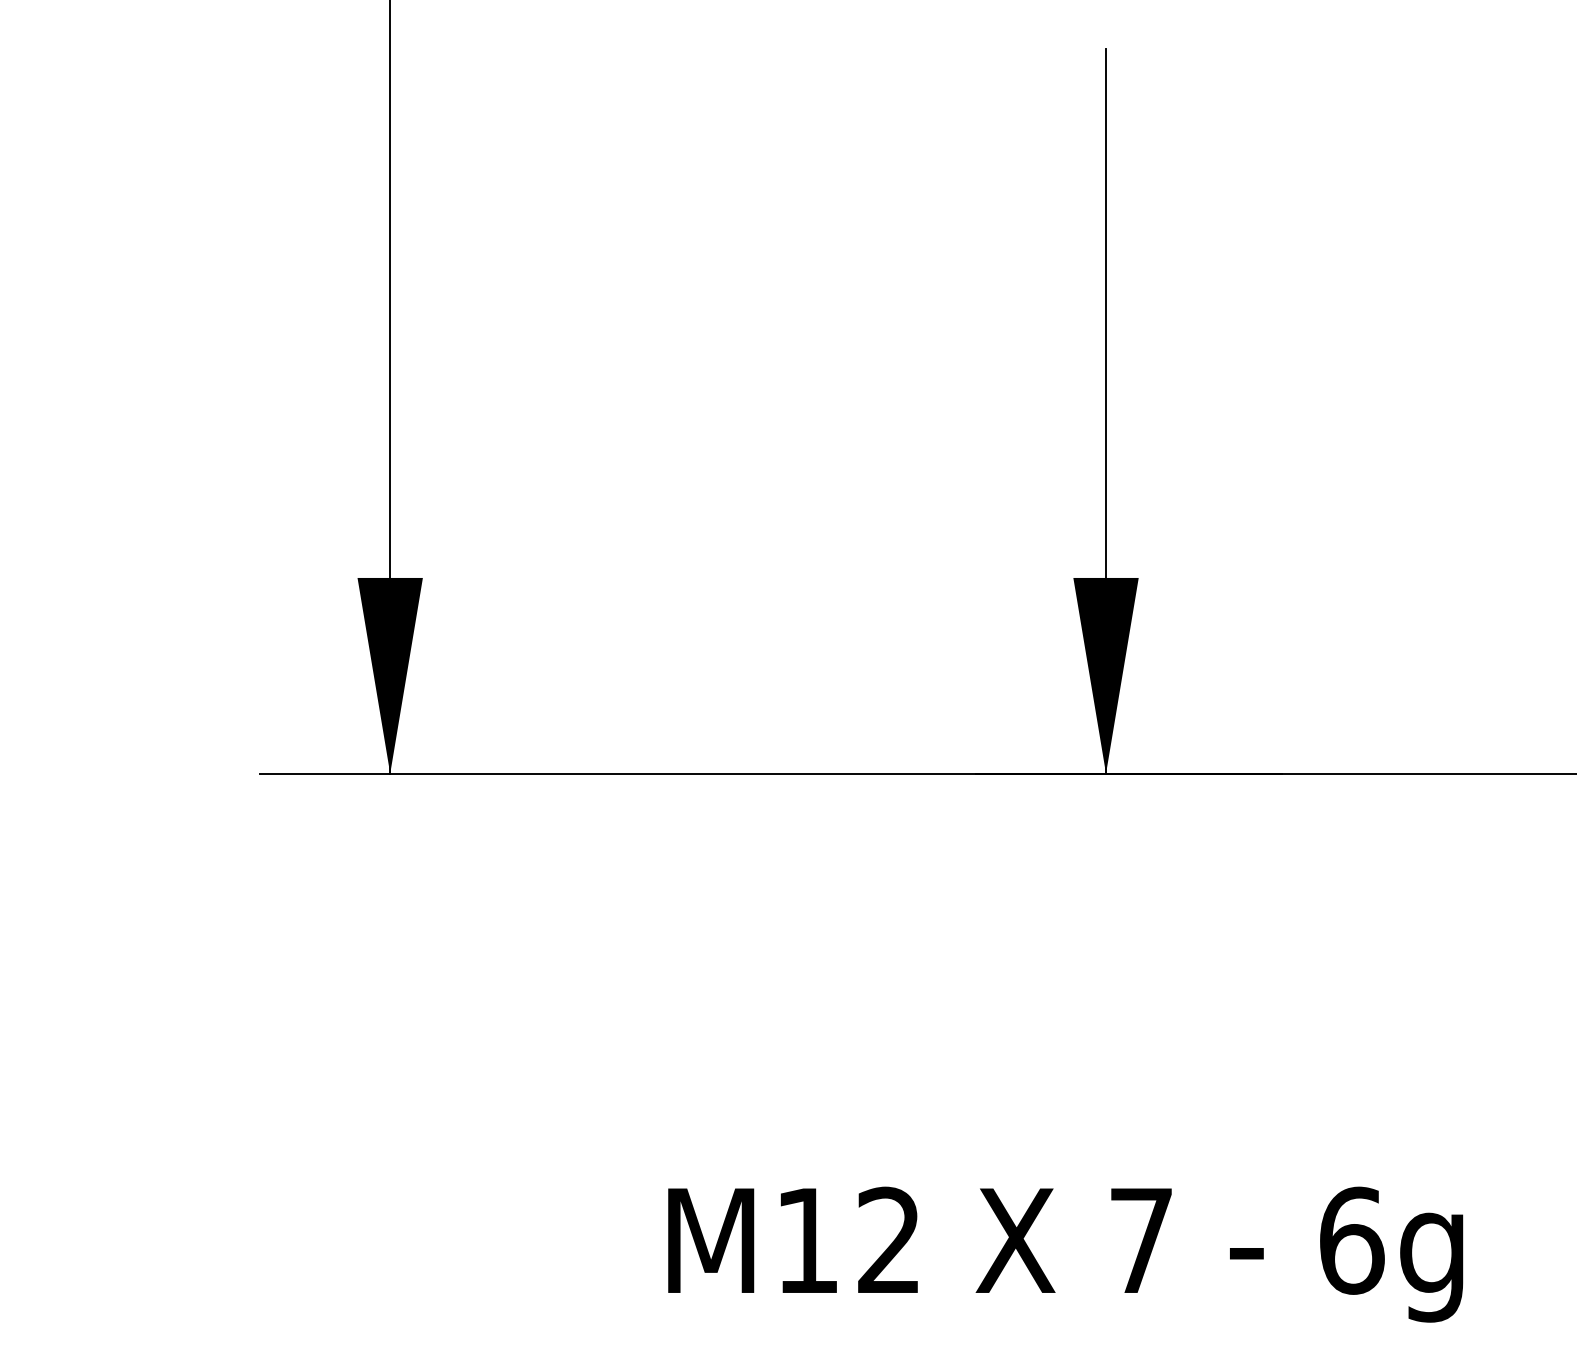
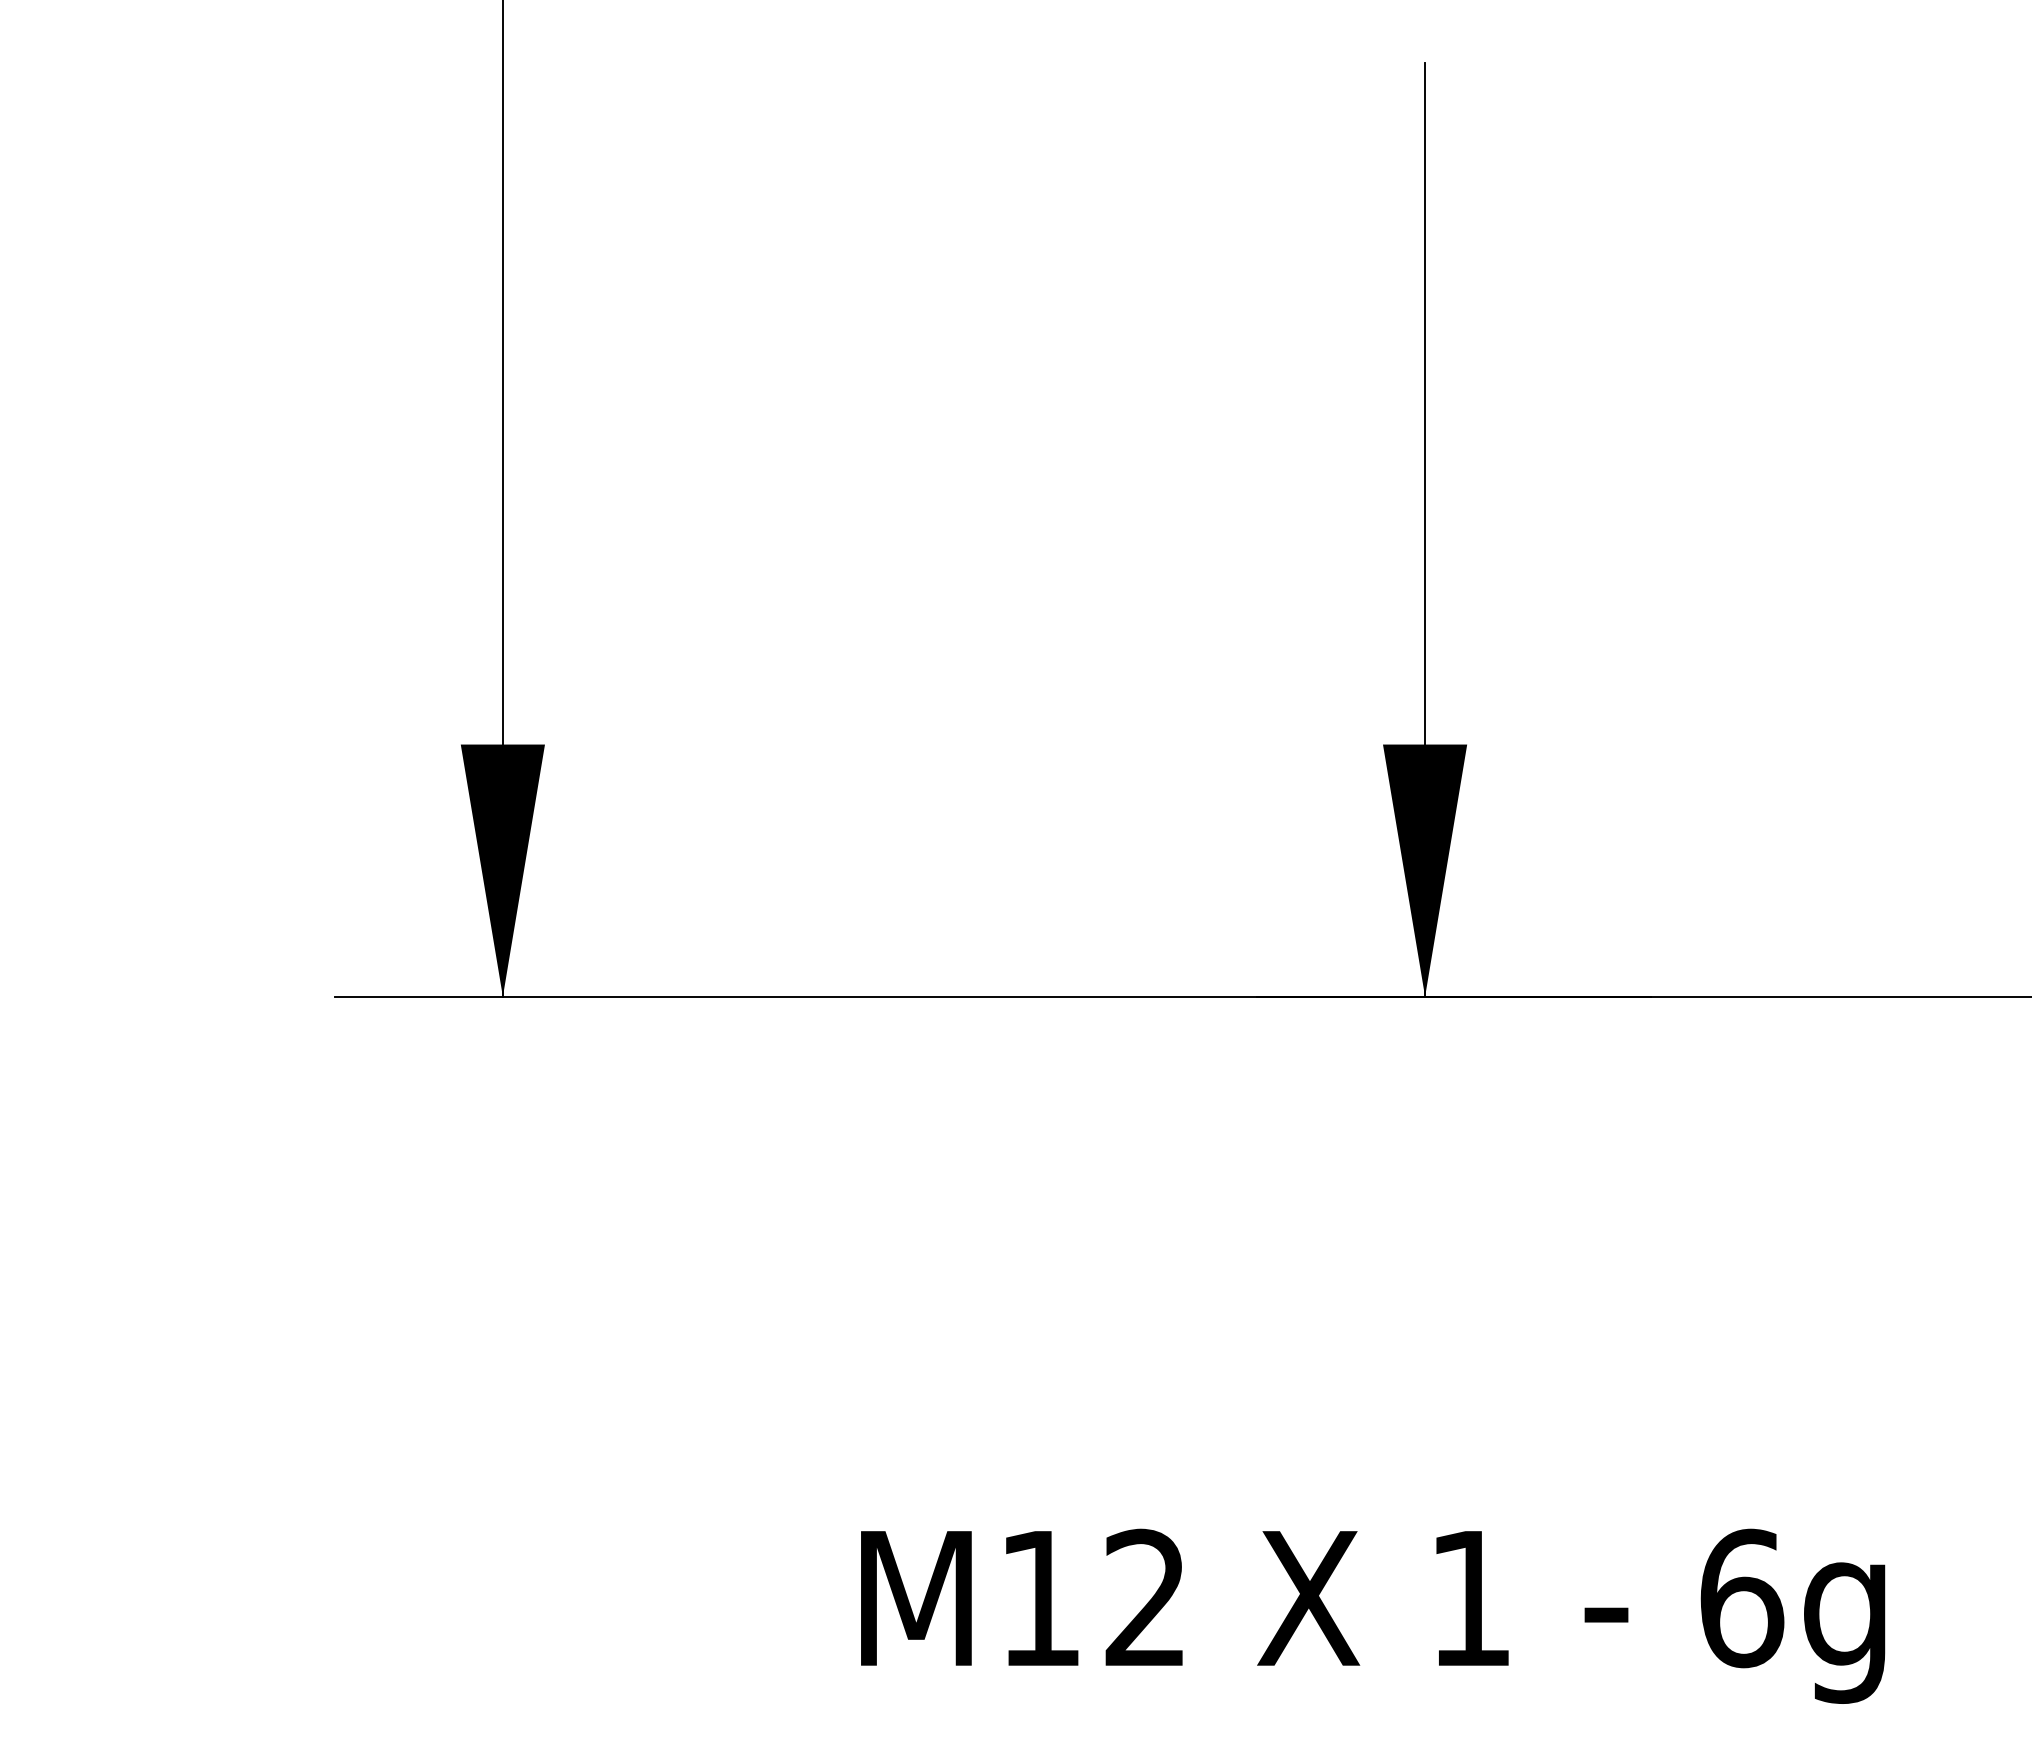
text: (1141, 1240) -> (1470, 1598), 7 -> 1

